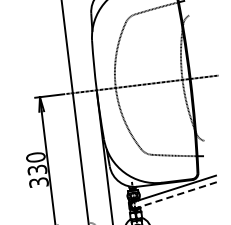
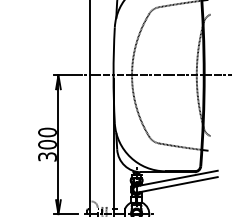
text: (37, 169) -> (47, 144), 330 -> 300
line: (175, 195) -> (176, 185), dashed -> solid

